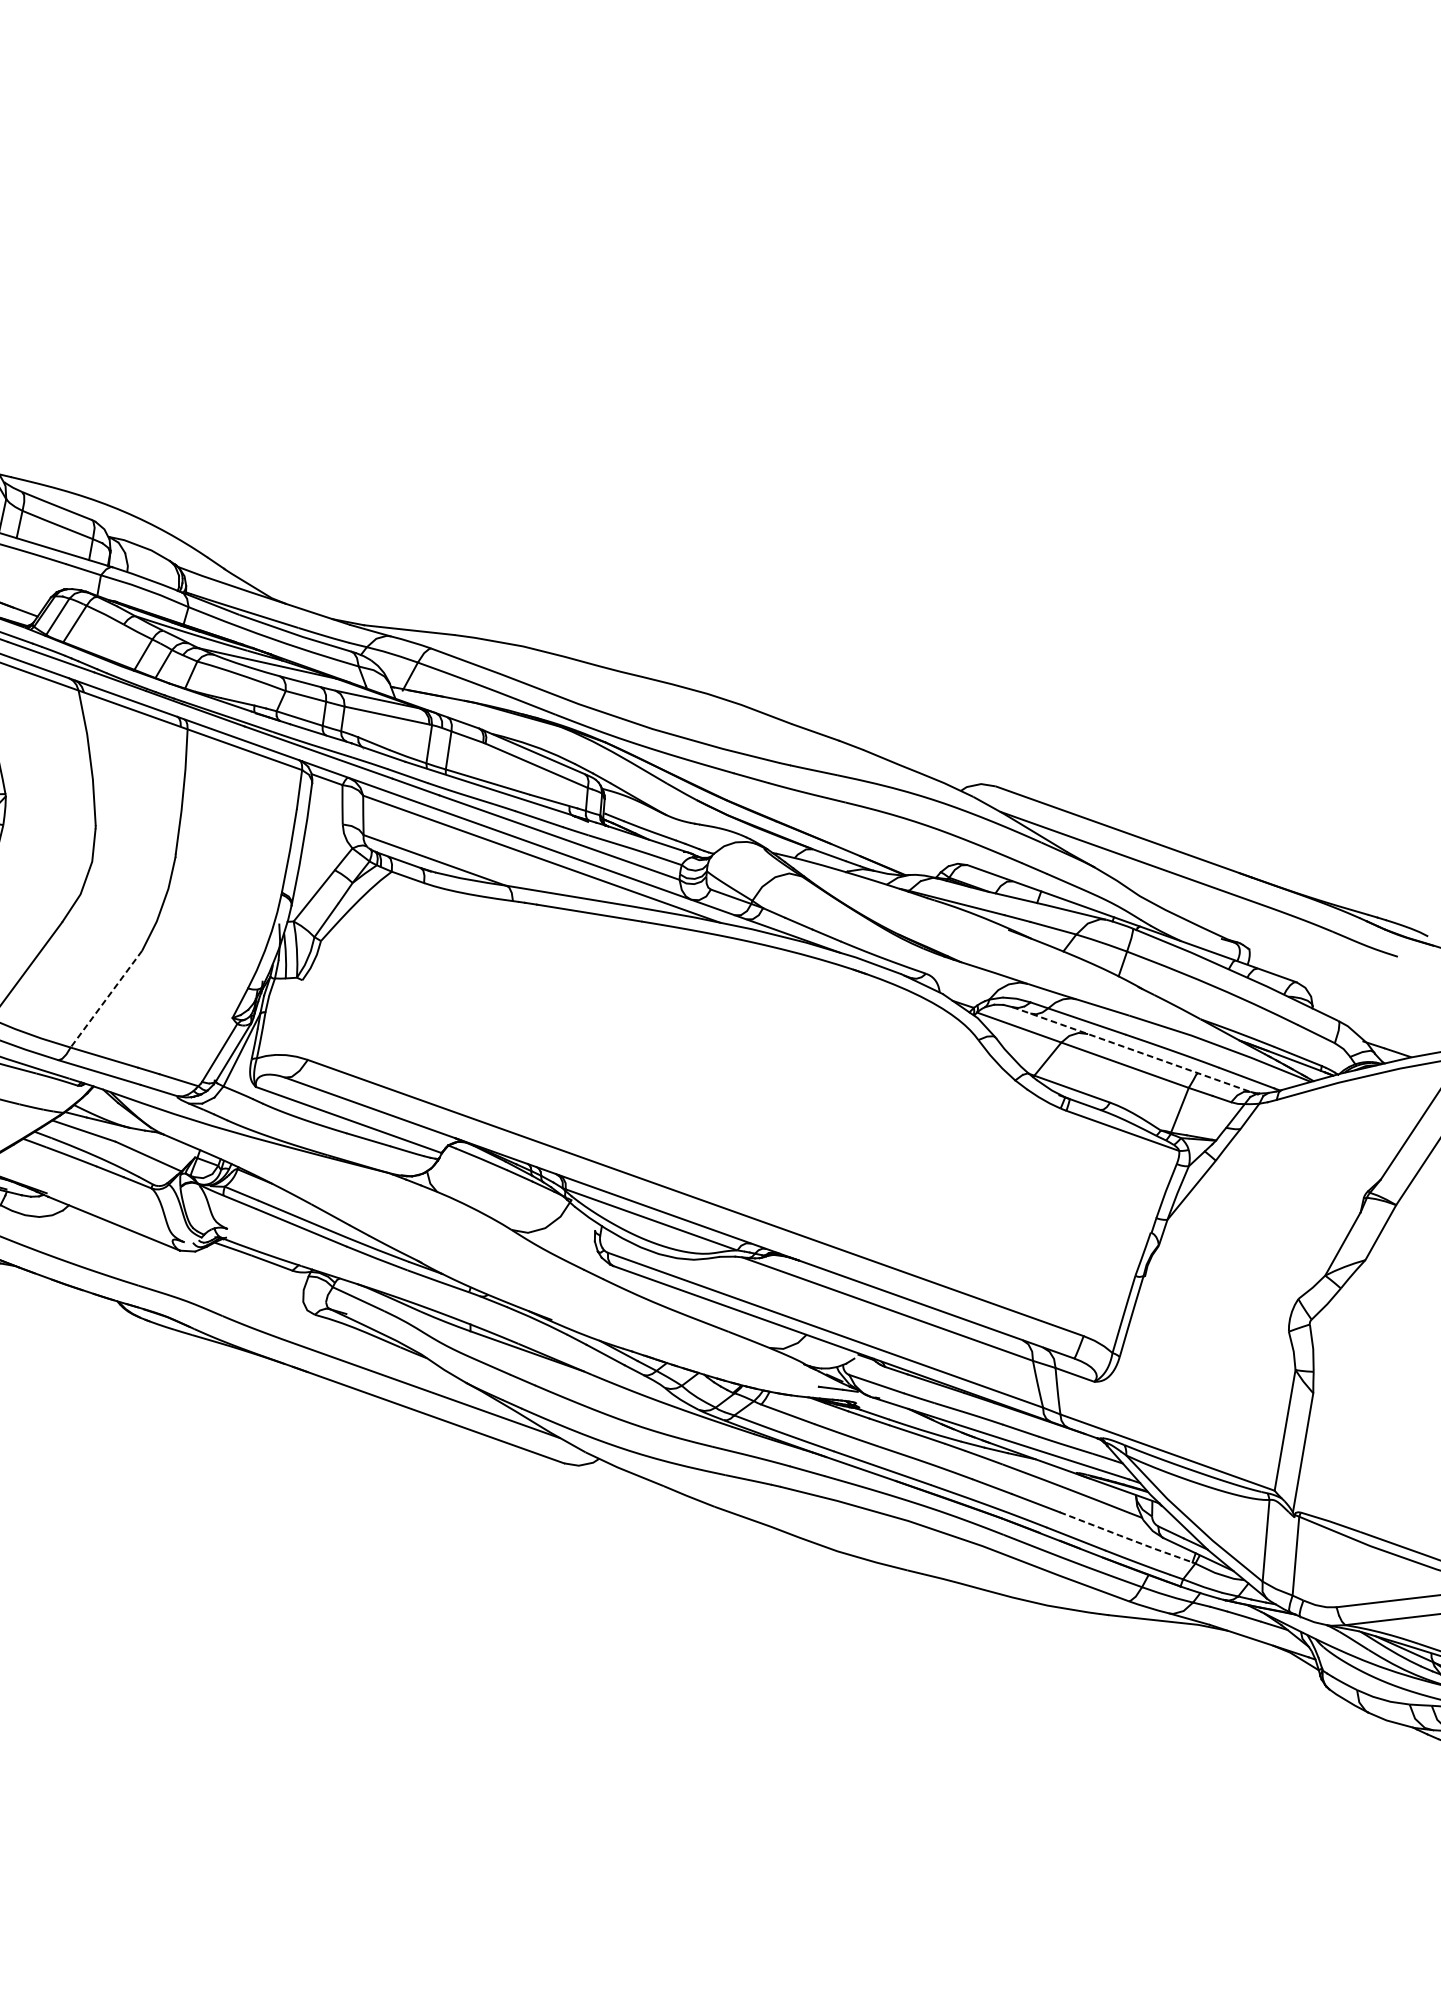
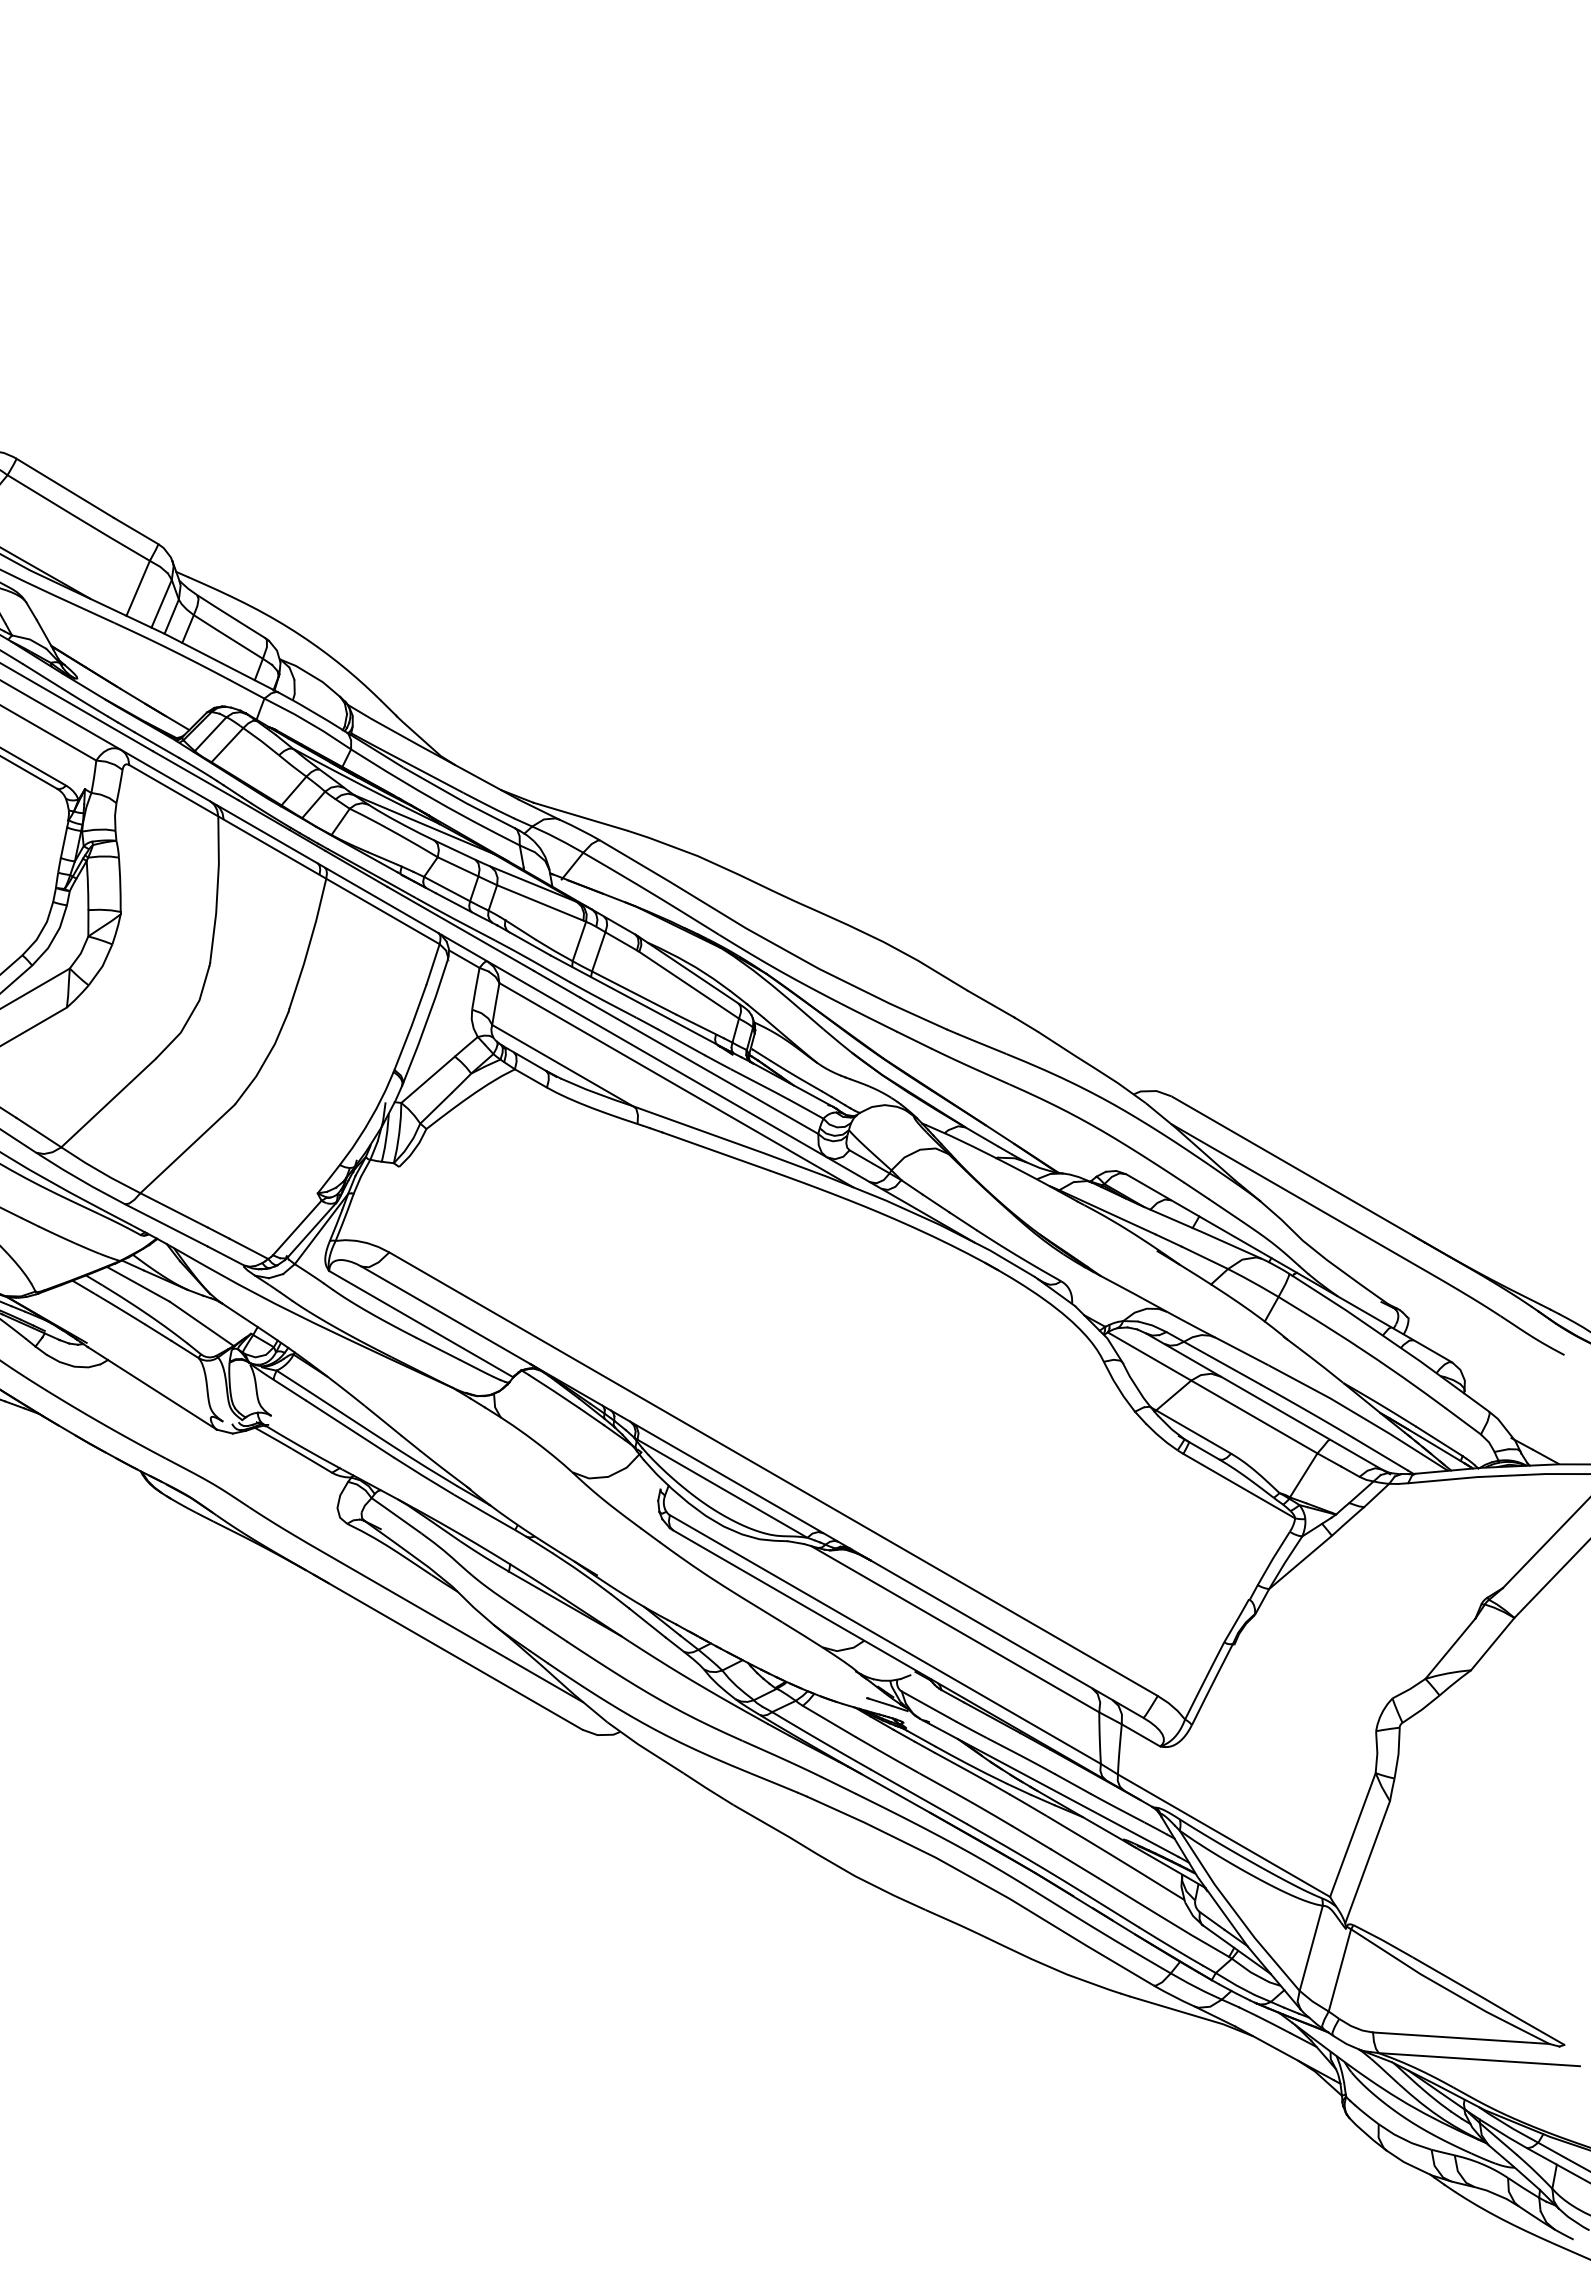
line: (106, 998) -> (187, 1148), dashed -> solid
line: (1135, 1050) -> (1268, 1403), dashed -> solid
line: (1126, 1538) -> (1163, 1918), dashed -> solid

